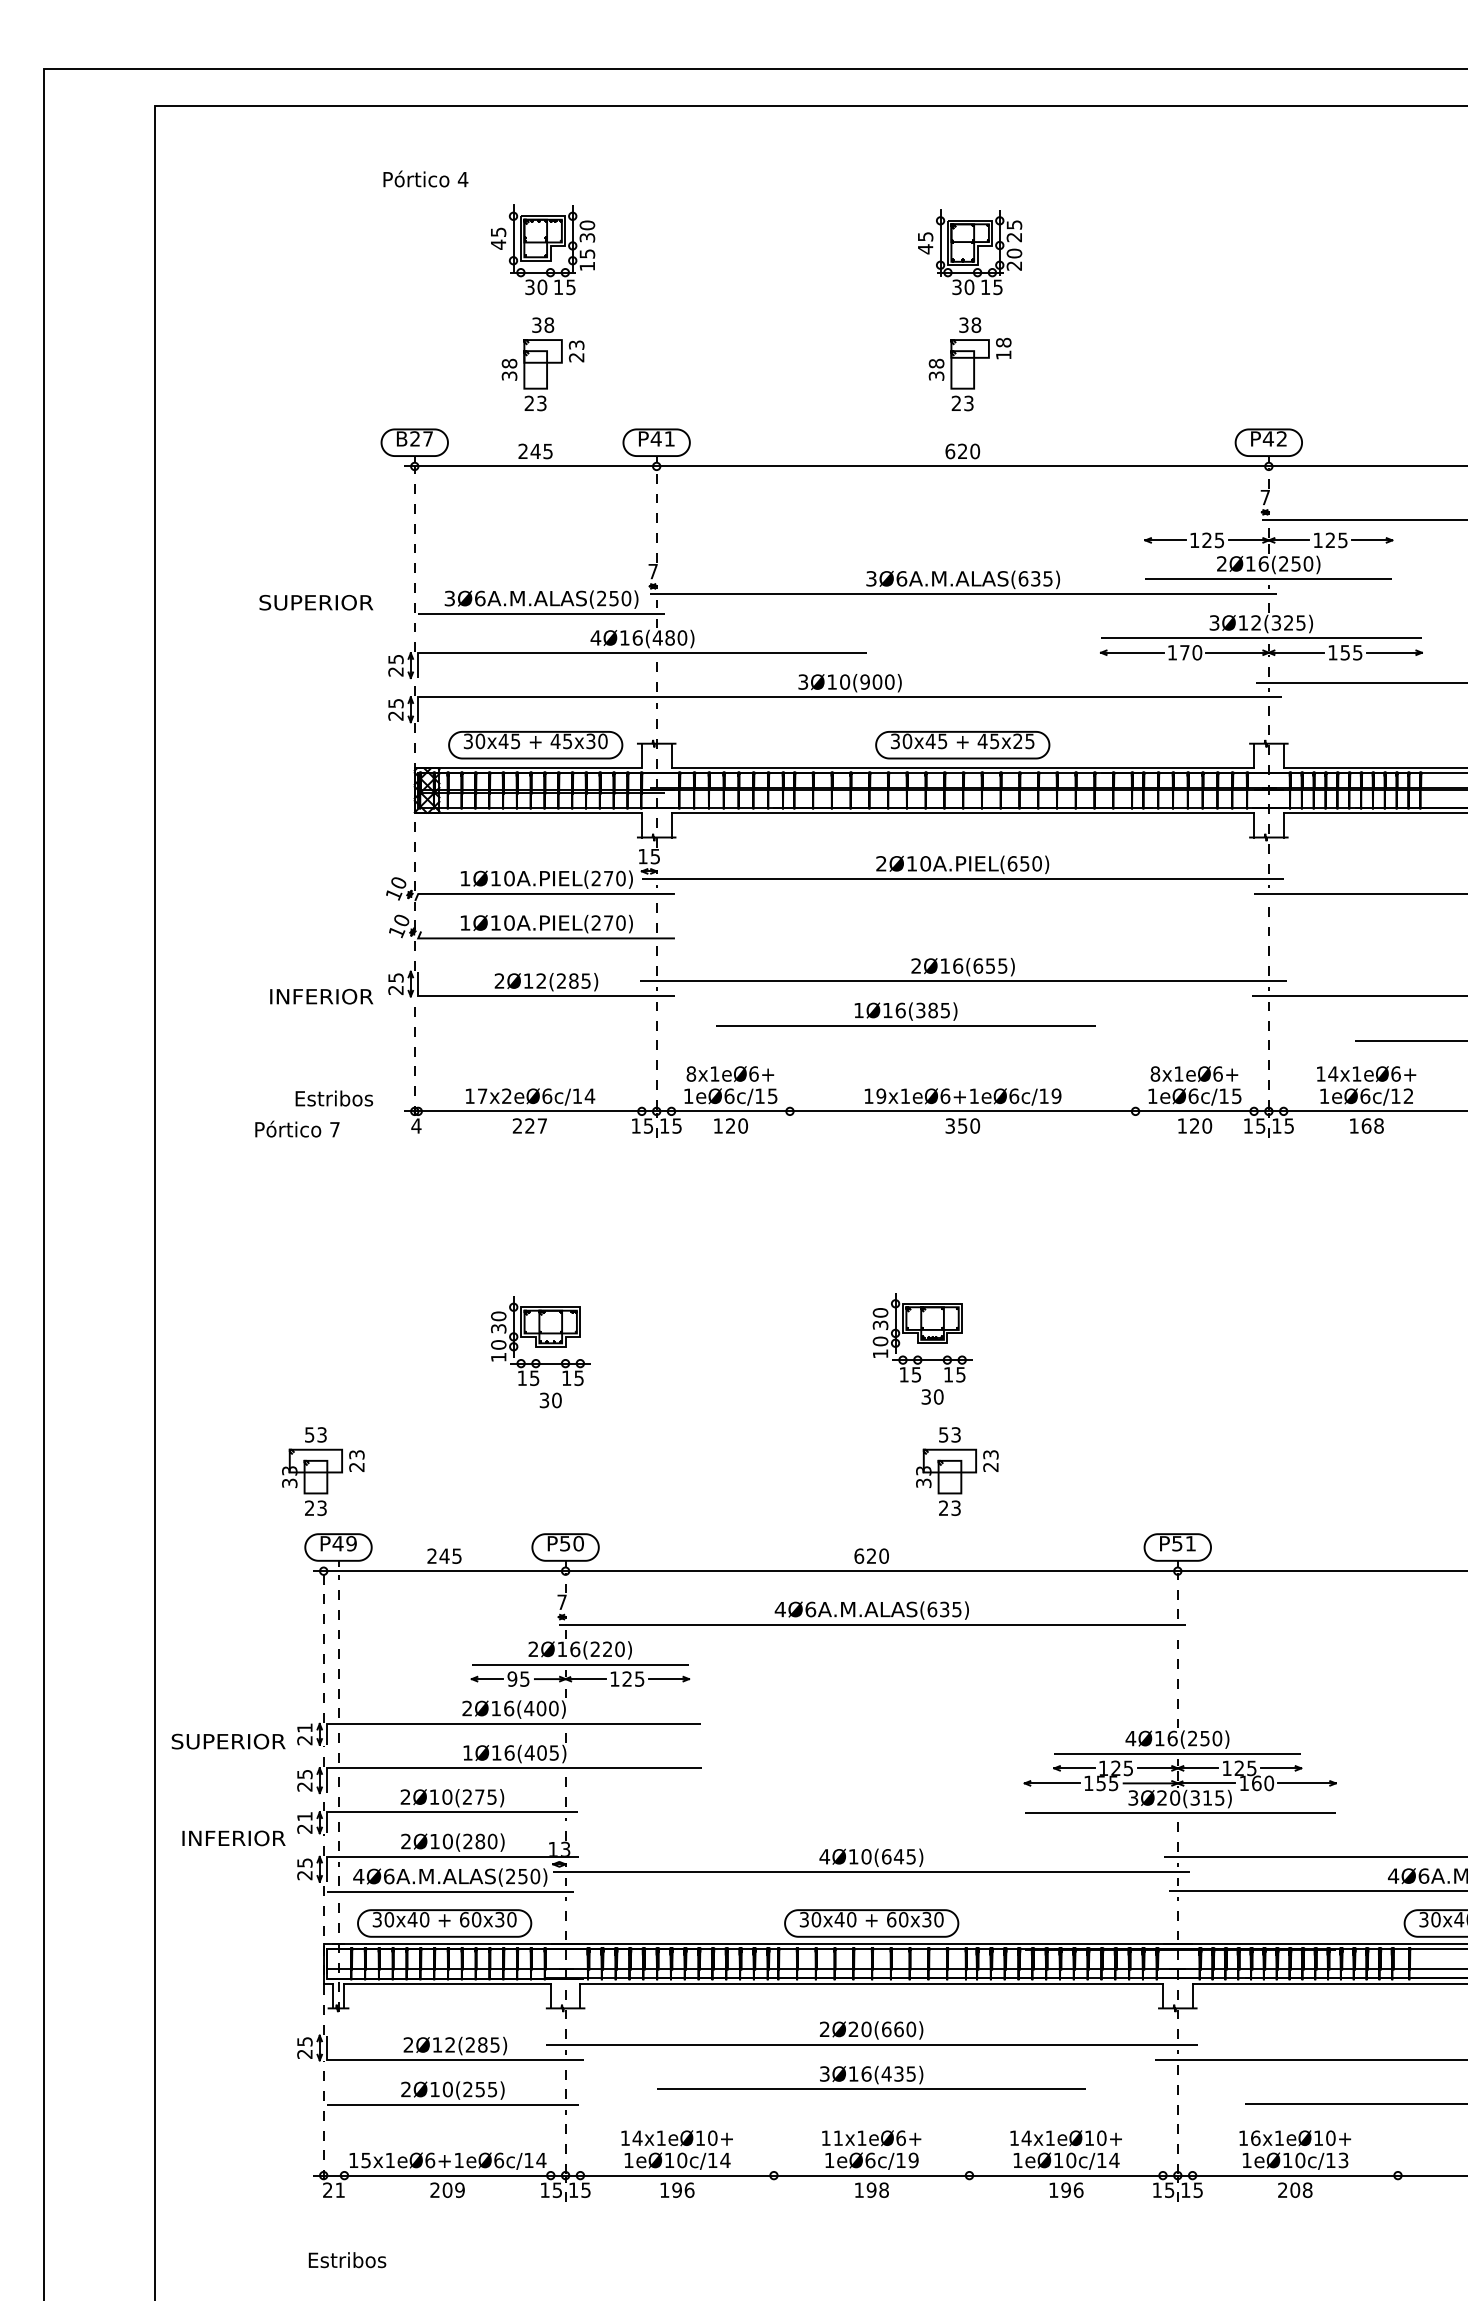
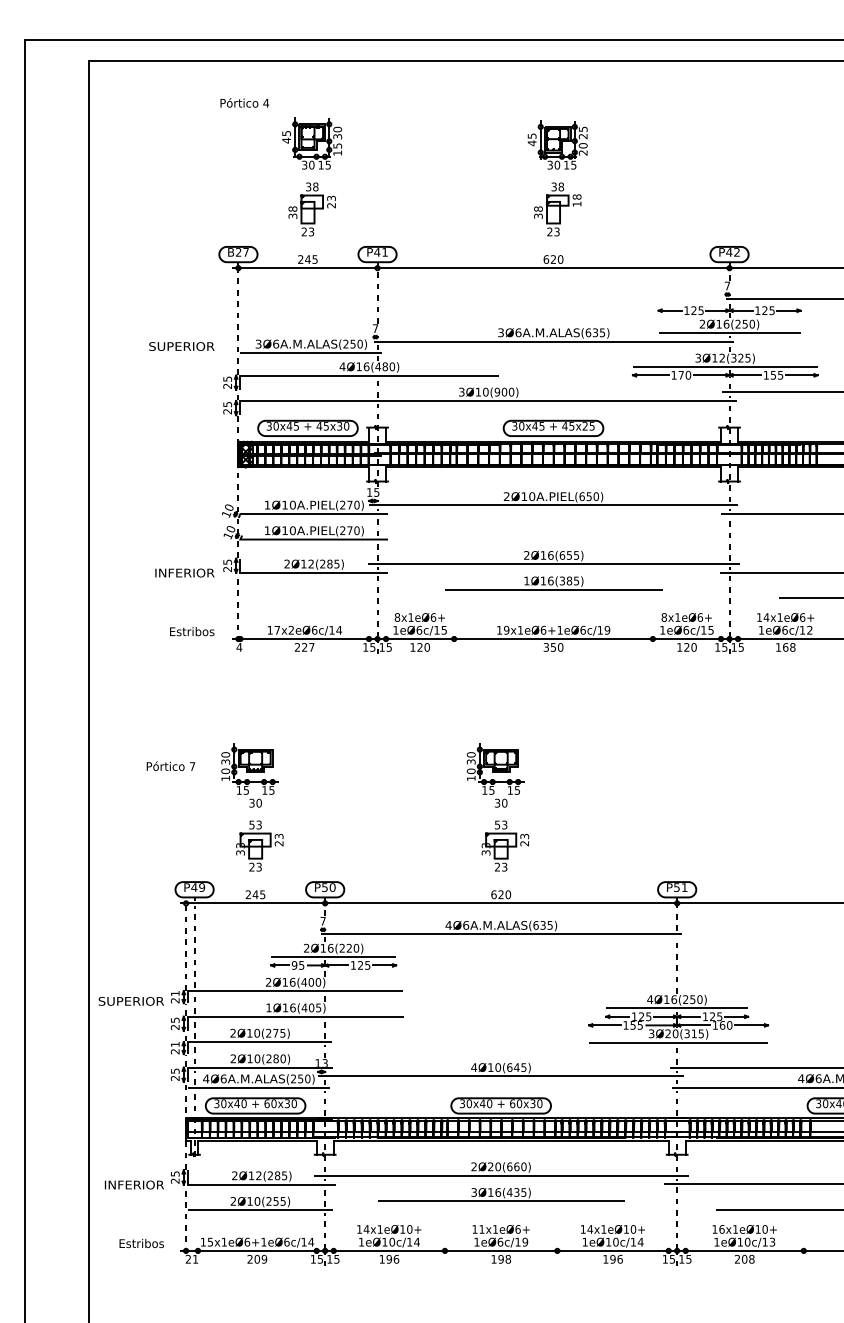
part: (905, 1014) -> (553, 583), moved
text: (296, 1127) -> (170, 765), moved
part: (922, 1348) -> (495, 775), moved
part: (540, 1352) -> (249, 775), moved
part: (322, 1470) -> (259, 845), moved
part: (957, 1470) -> (505, 845), moved
text: (232, 1837) -> (133, 1184), moved
text: (347, 2260) -> (141, 1243), moved

